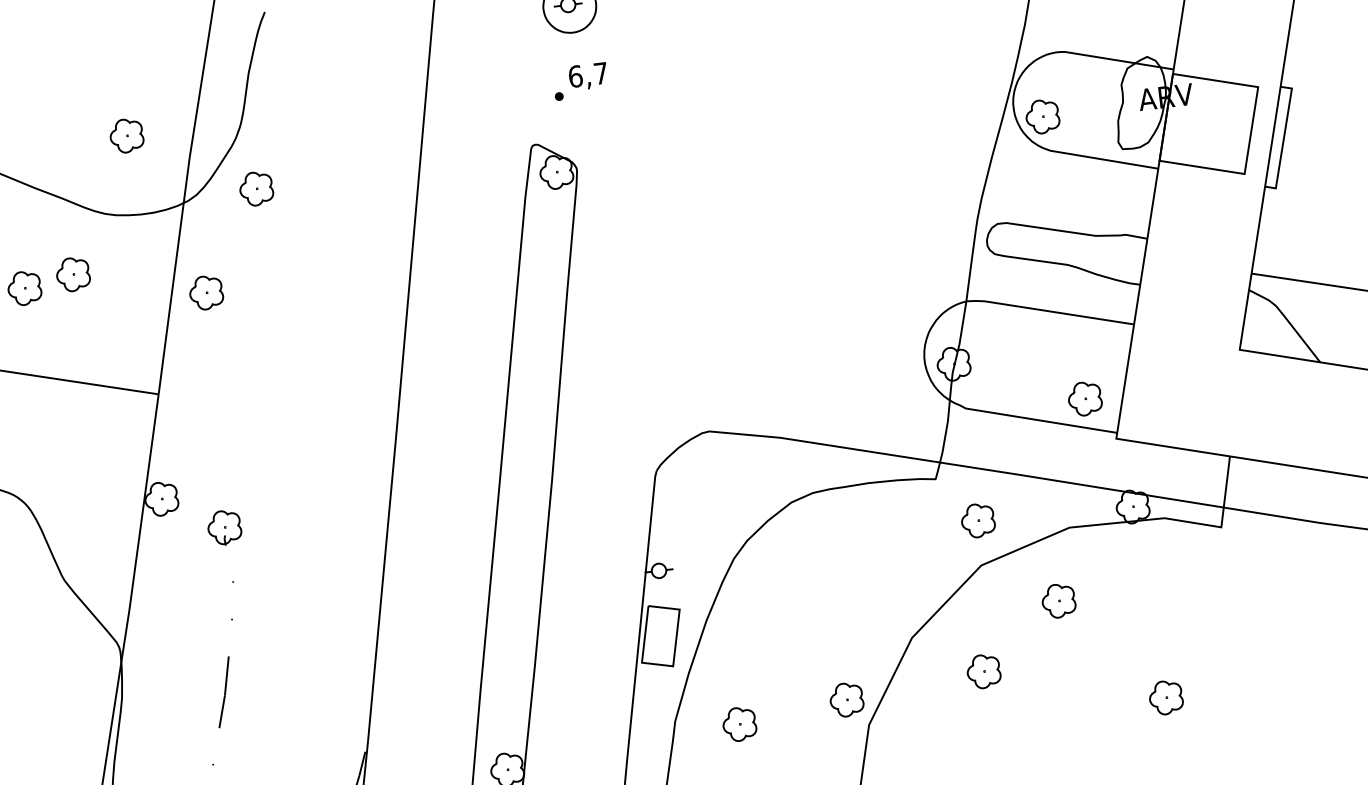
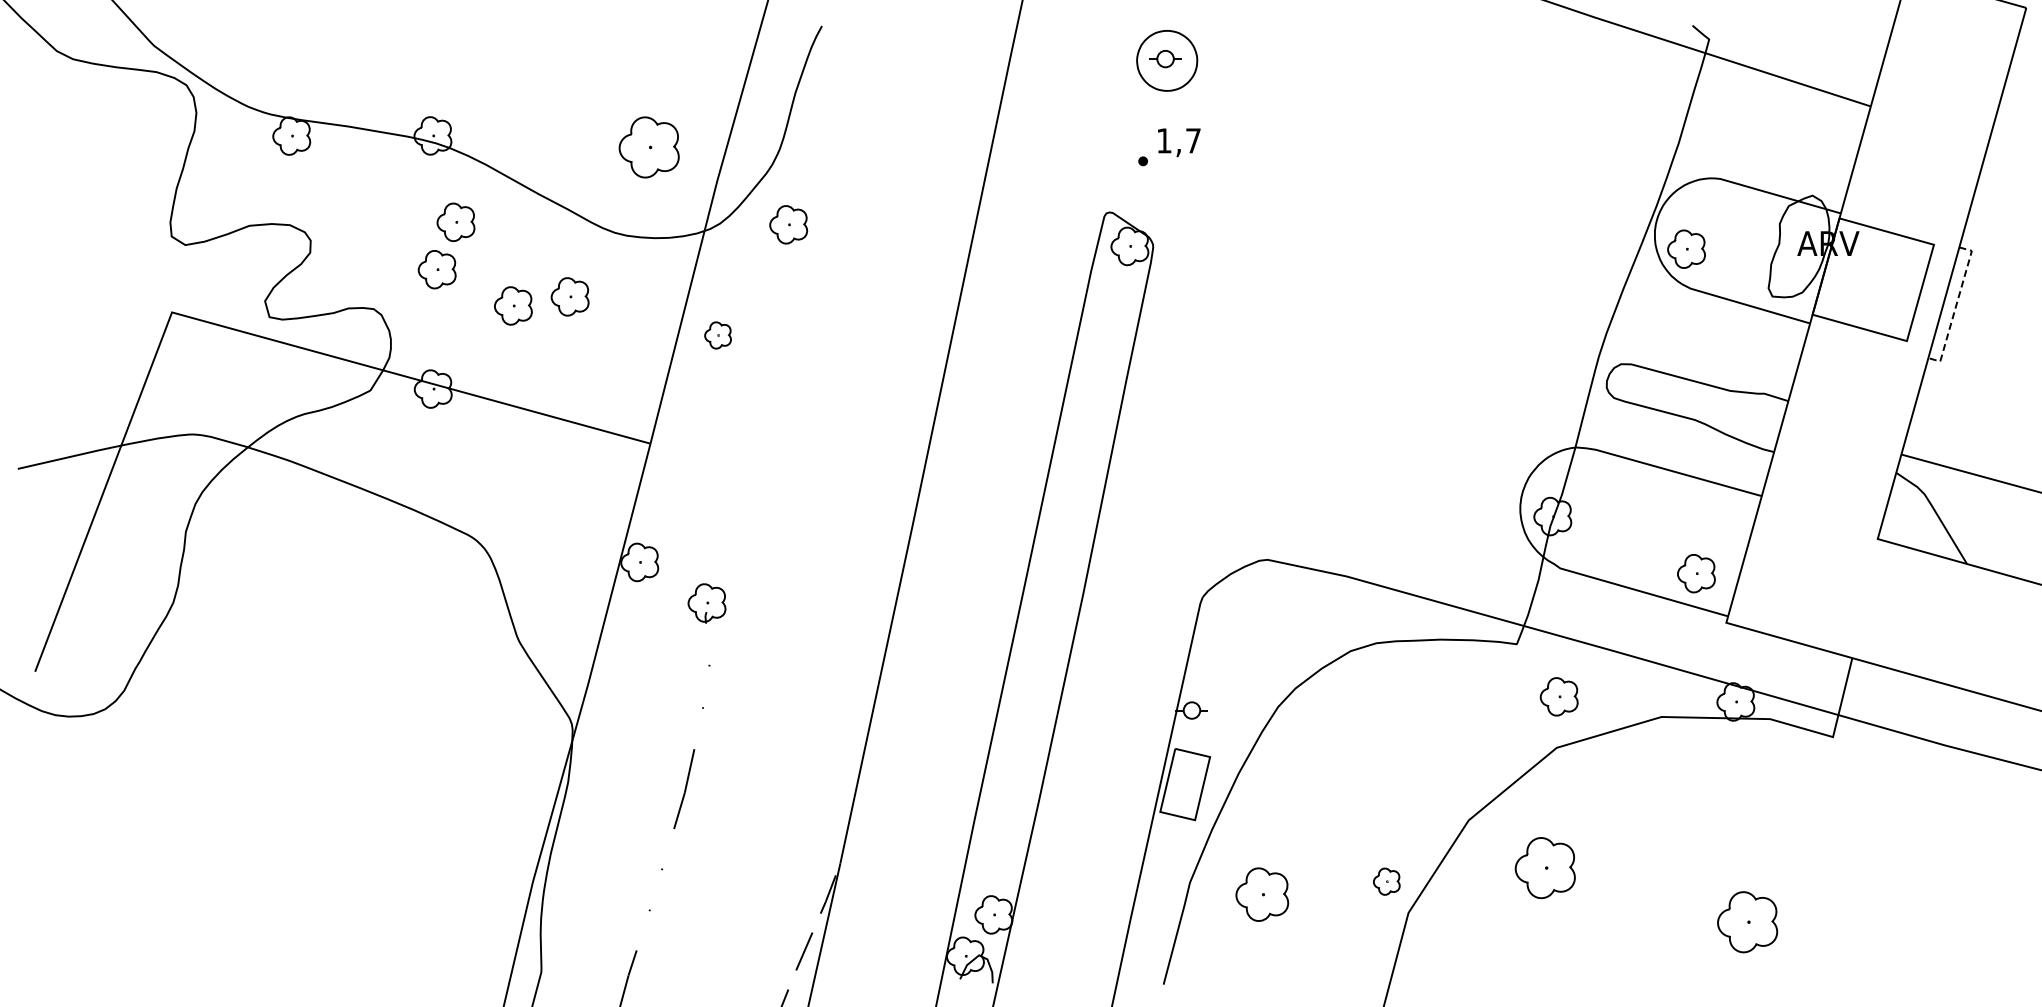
text: (575, 76) -> (1164, 140), 6,7 -> 1,7
part: (126, 135) -> (649, 147), size x1.6
line: (1284, 138) -> (1956, 306), solid -> dashed
part: (205, 292) -> (717, 335), size x0.7
part: (1058, 601) -> (1639, 798), removed
part: (983, 671) -> (1545, 867), size x1.6
part: (1165, 697) -> (1747, 921), size x1.6
part: (846, 699) -> (1386, 881), size x0.7
part: (739, 724) -> (1262, 894), size x1.4

